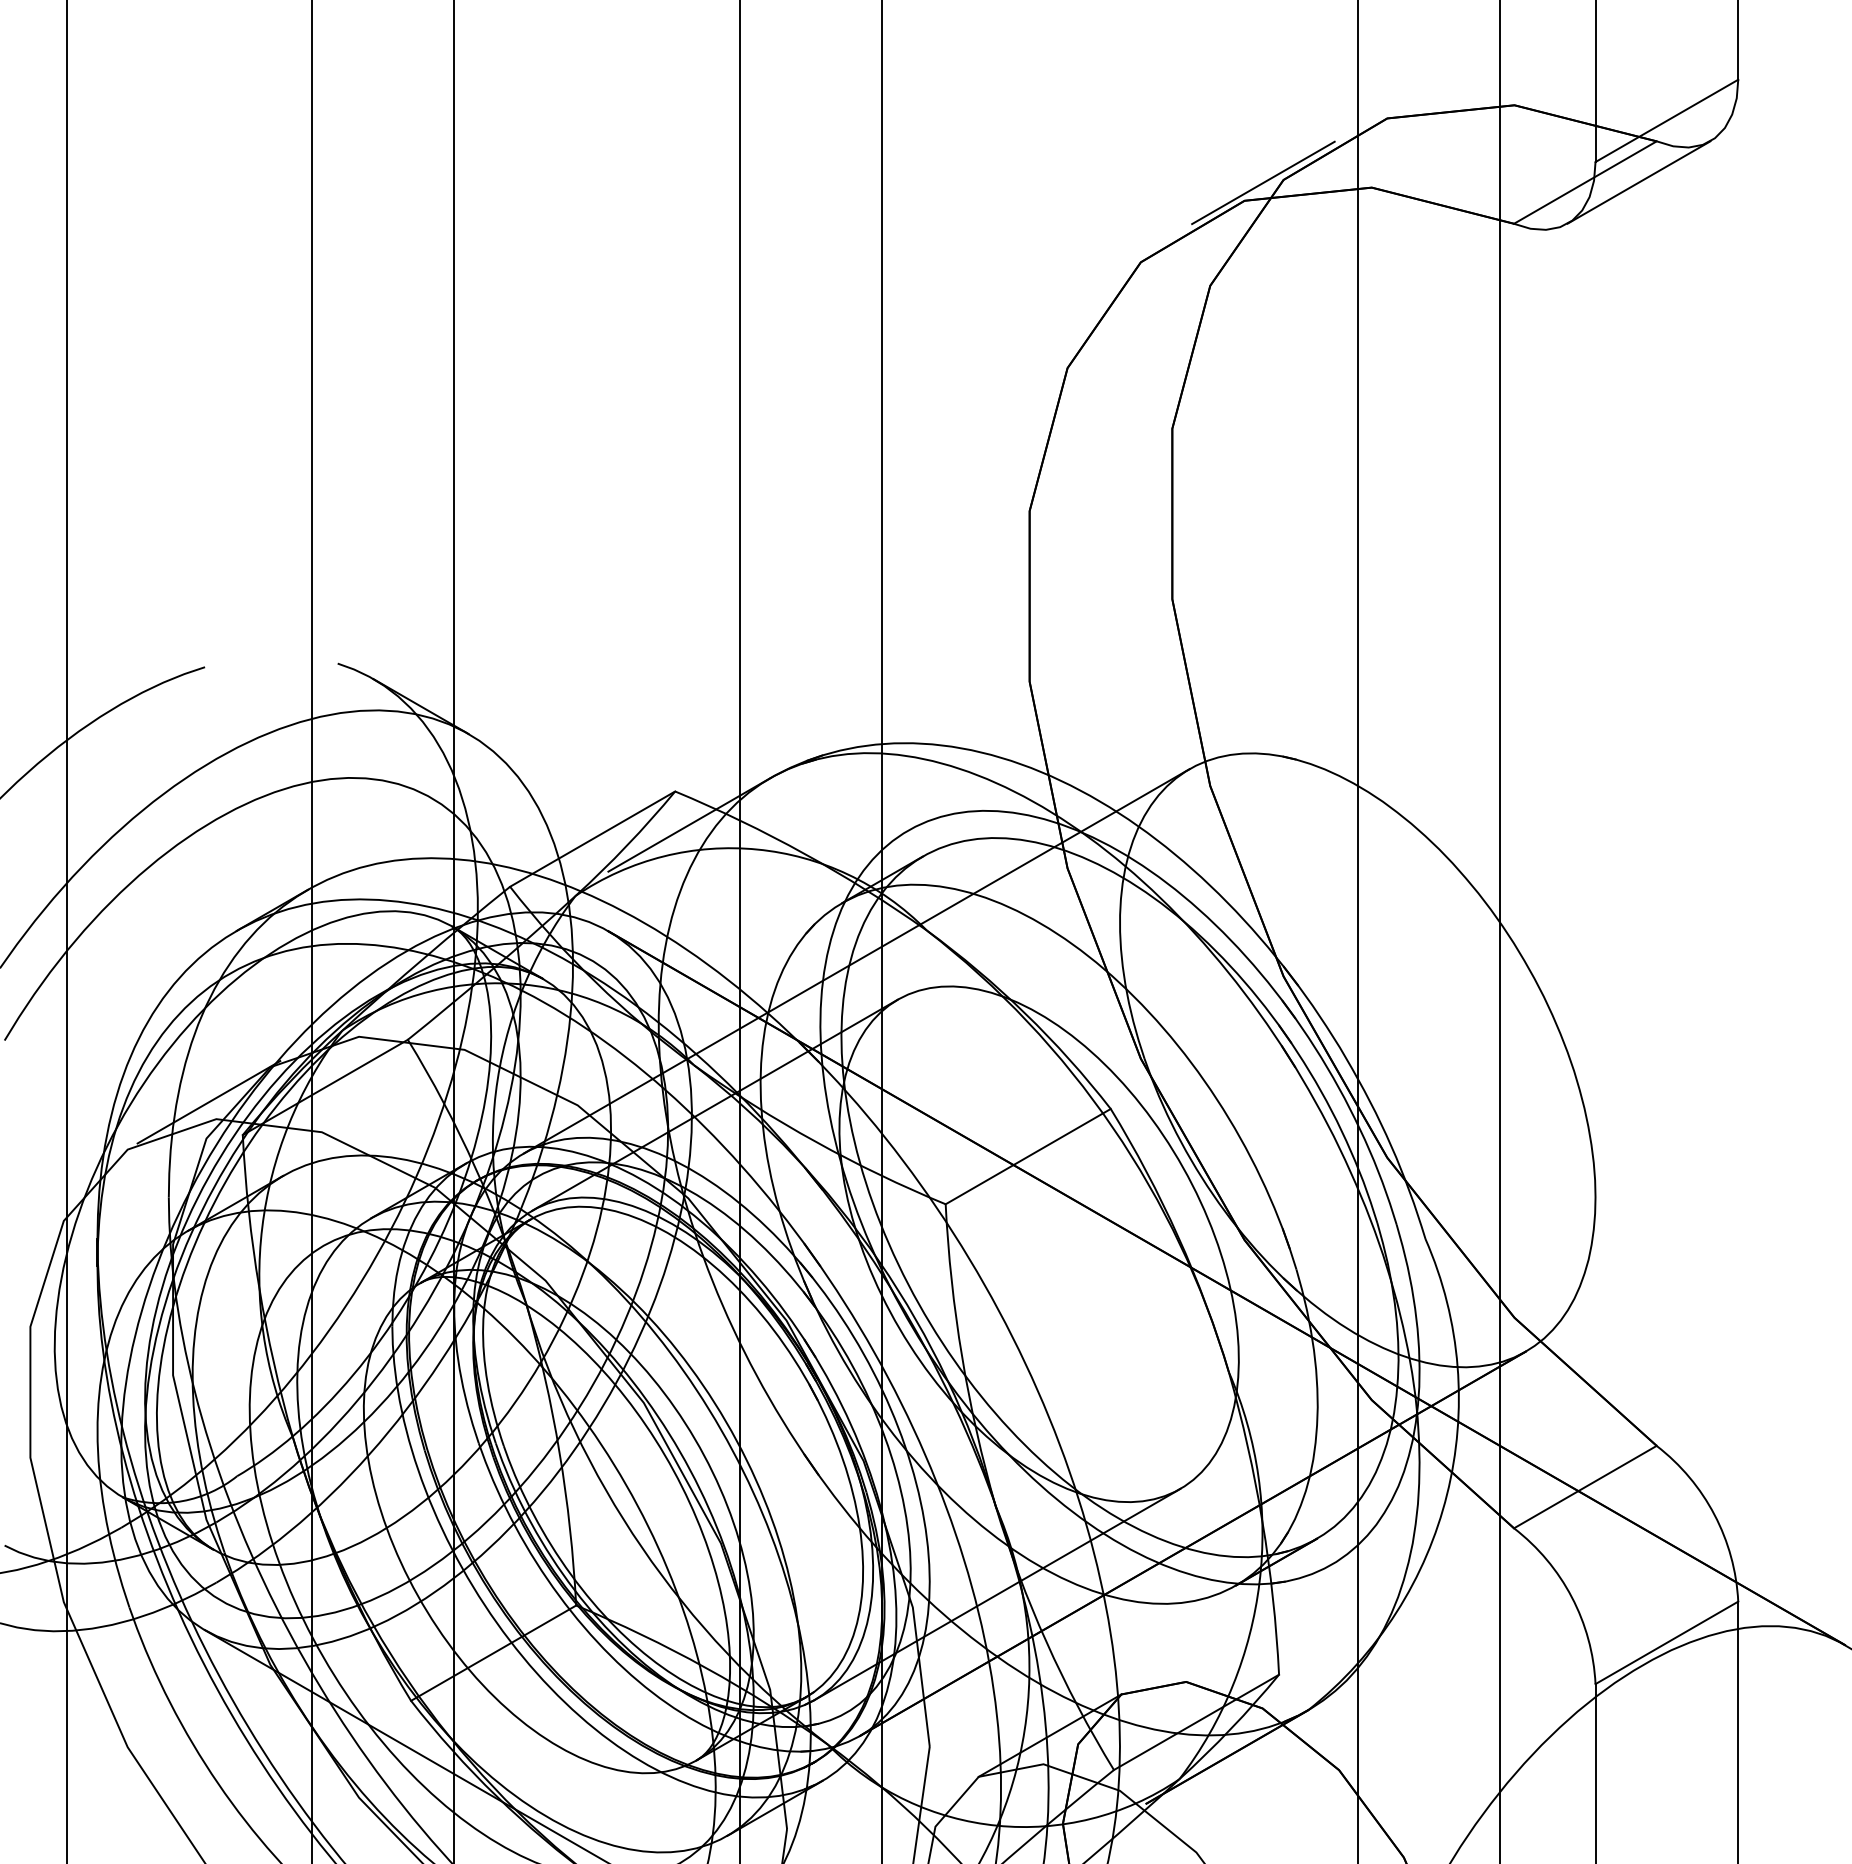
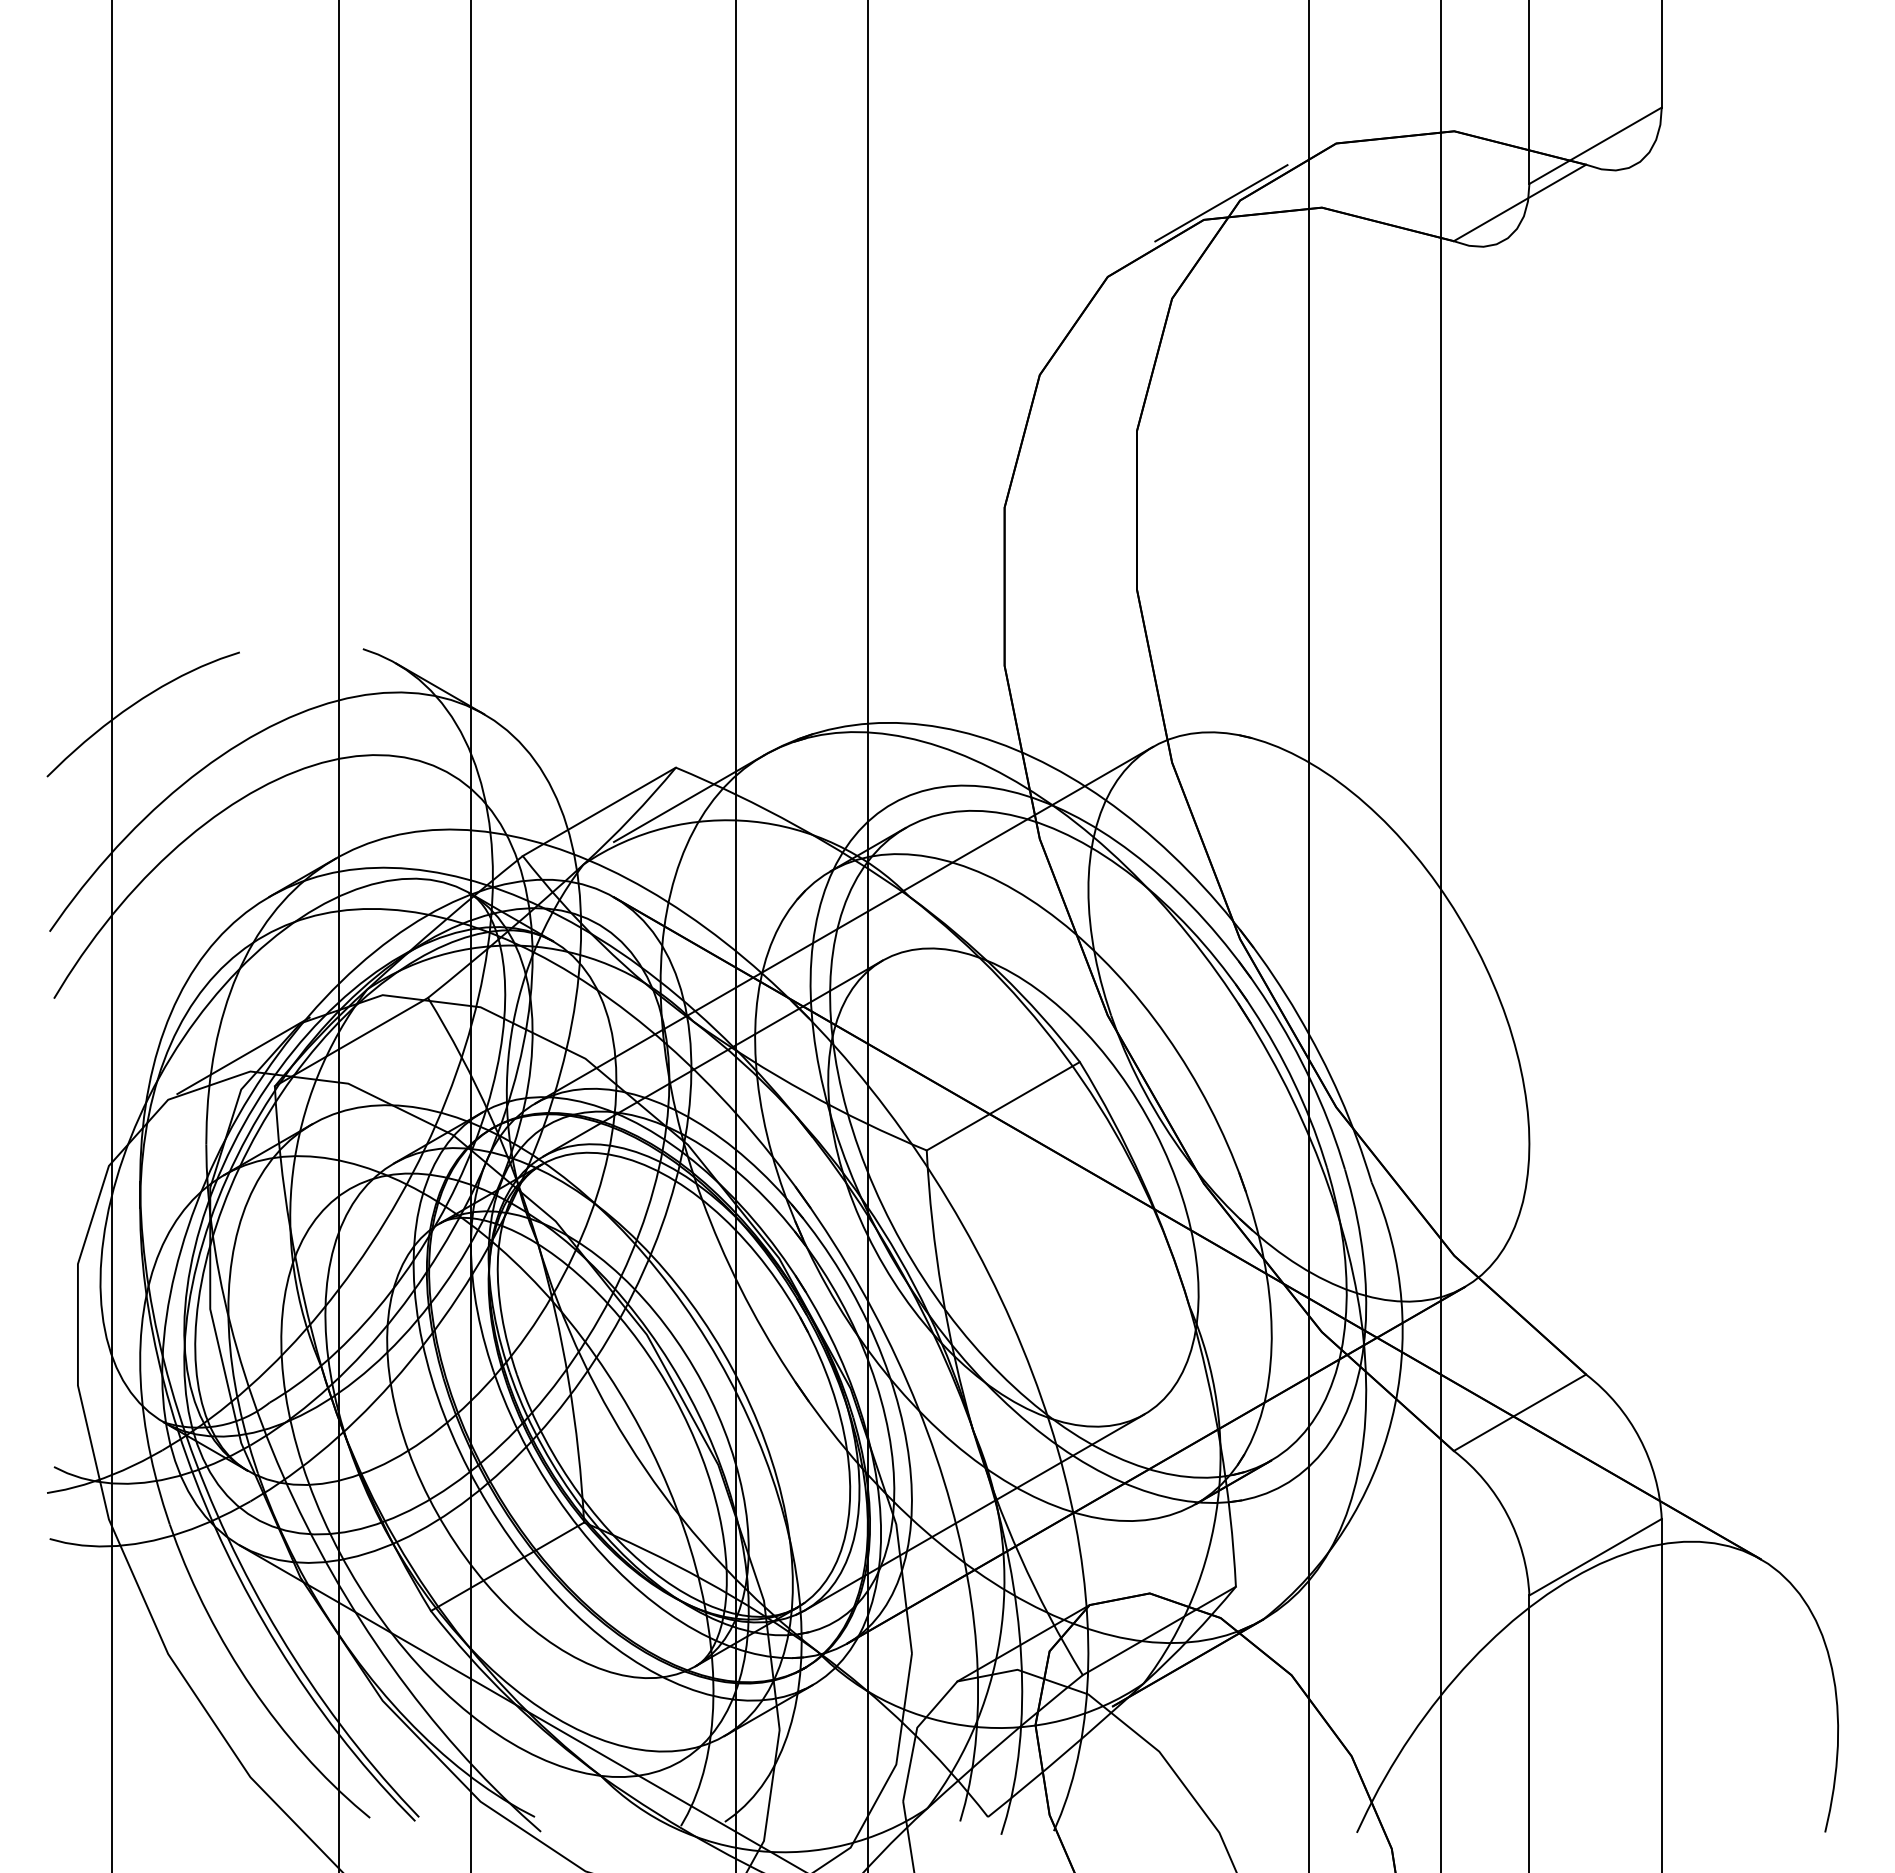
line: (1638, 182) -> (1569, 202), removed

